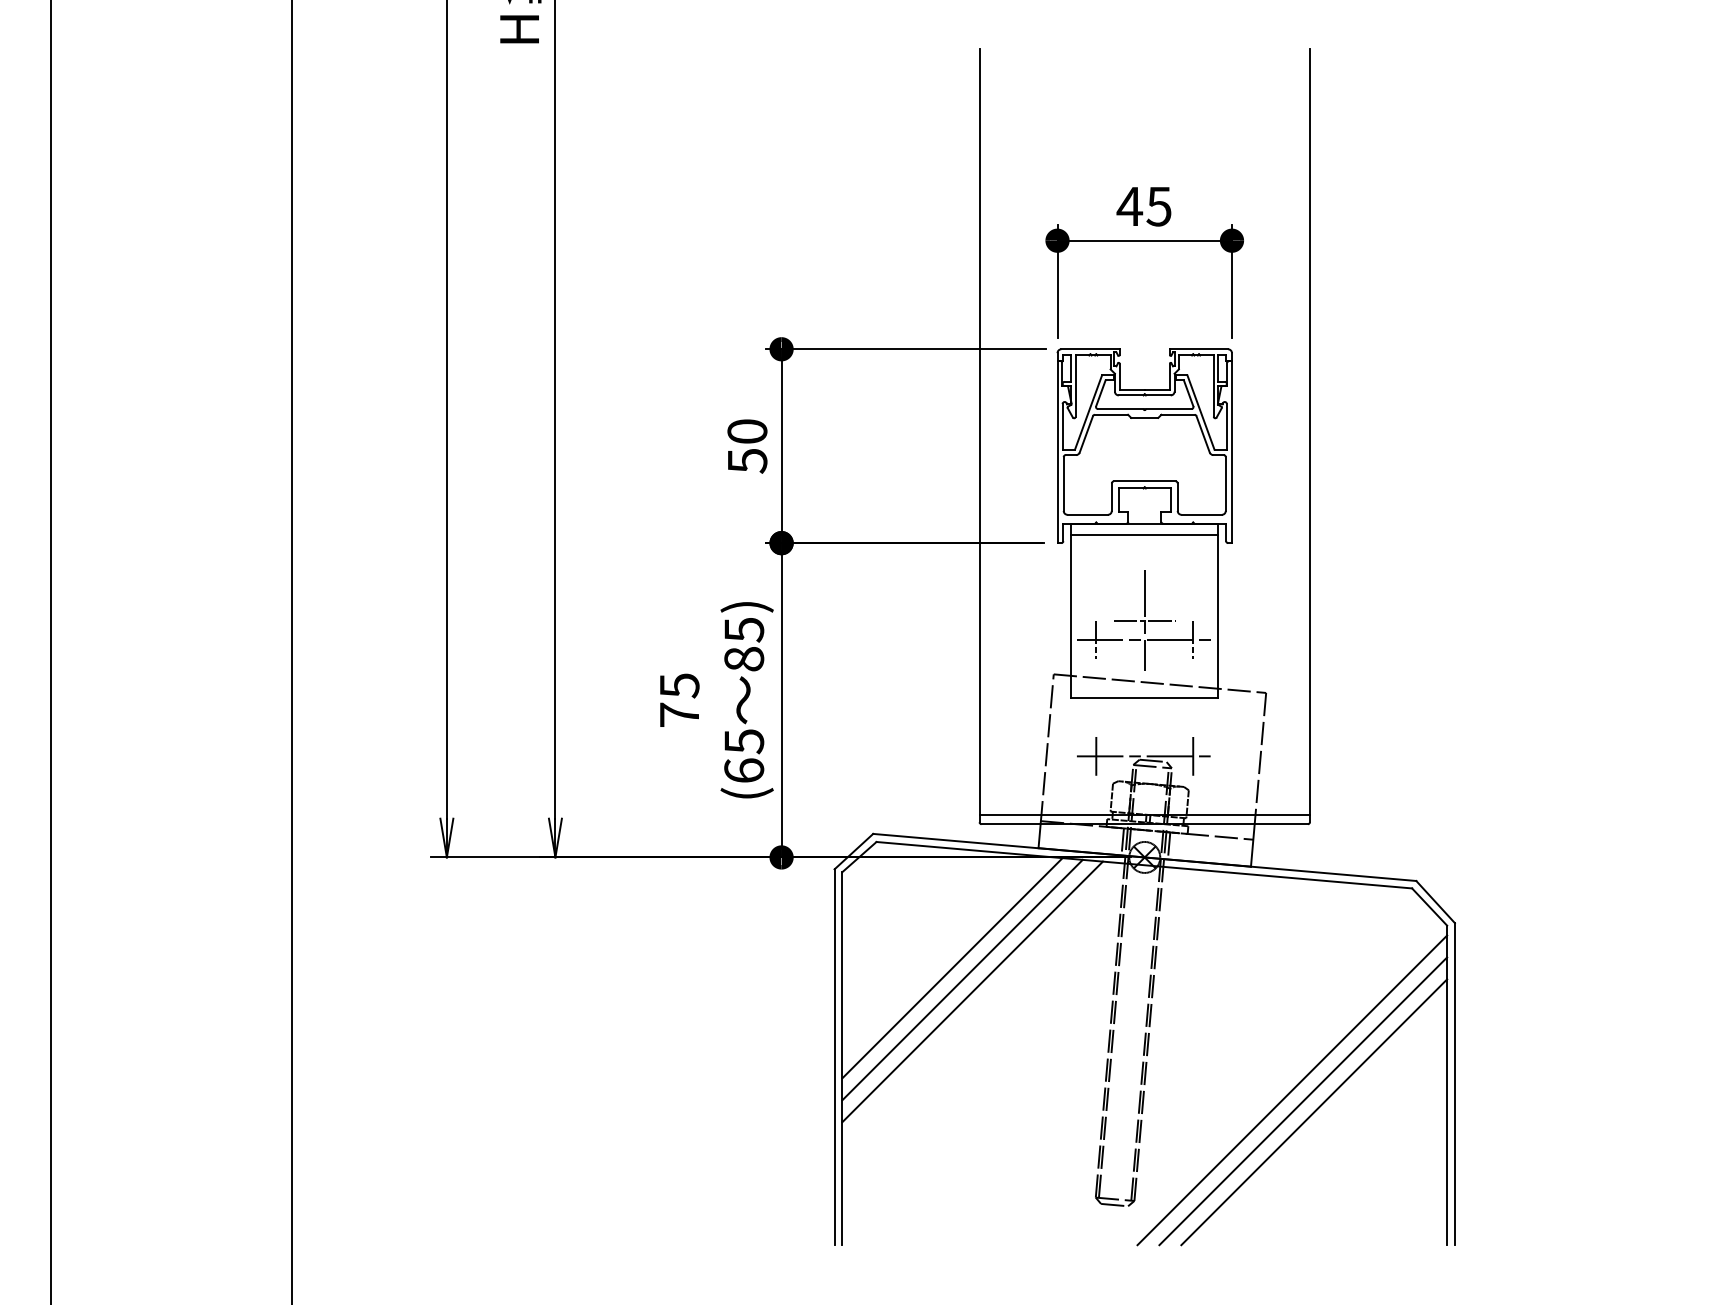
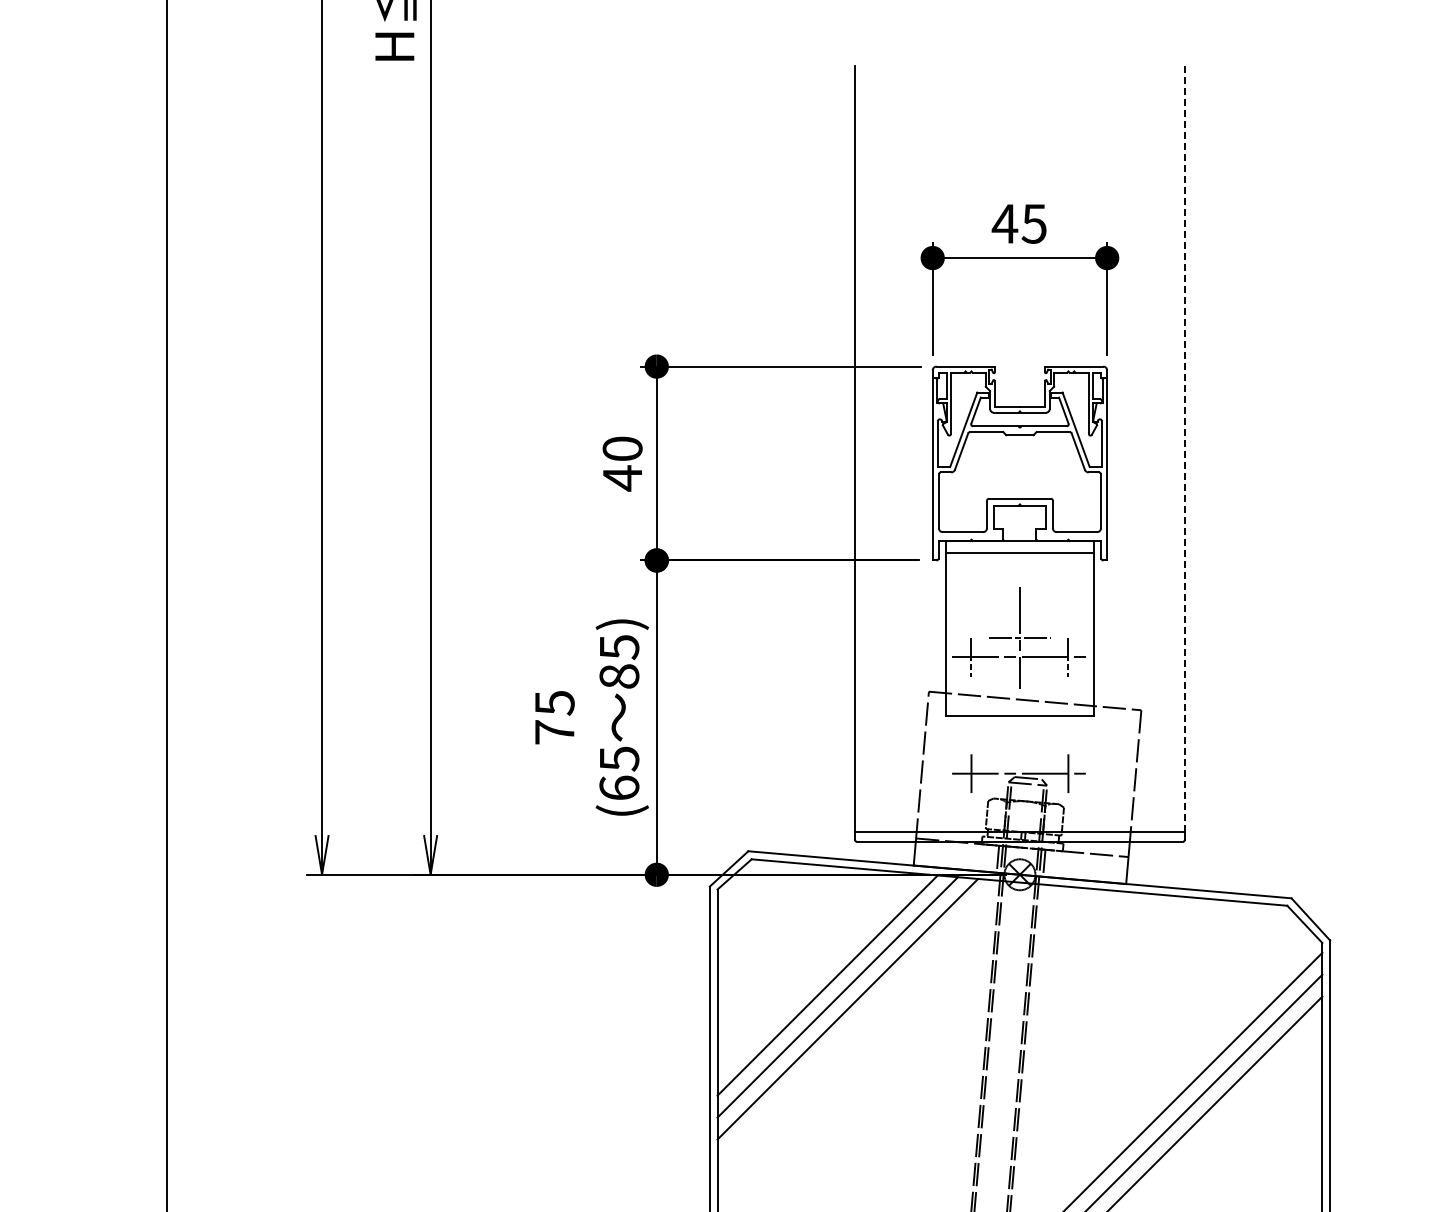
line: (1309, 431) -> (1184, 448), solid -> dashed
text: (747, 460) -> (622, 477), 50 -> 40

